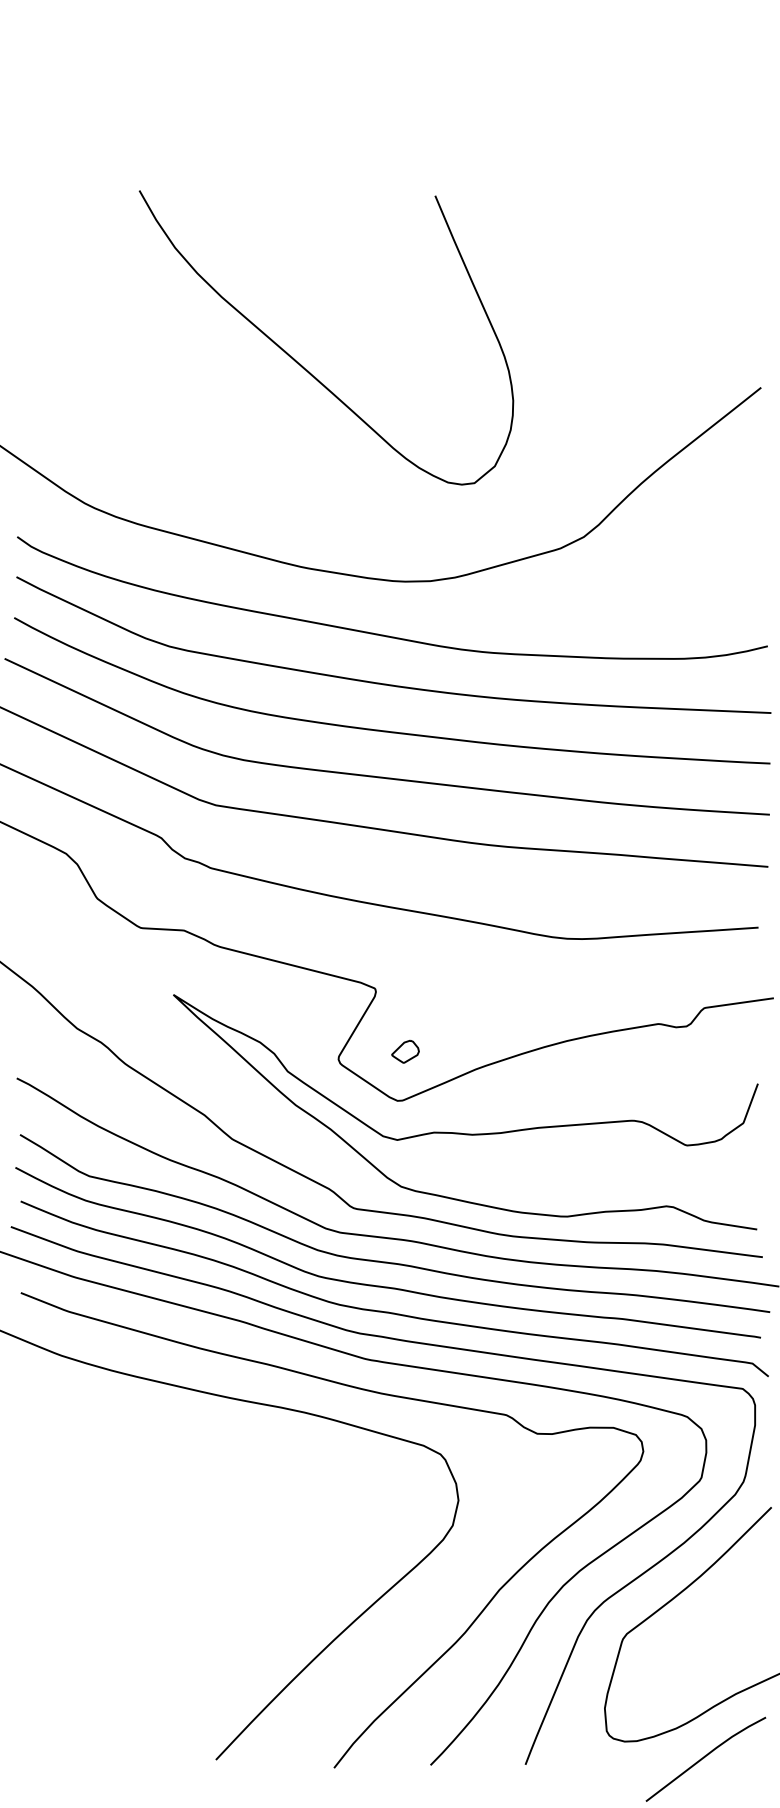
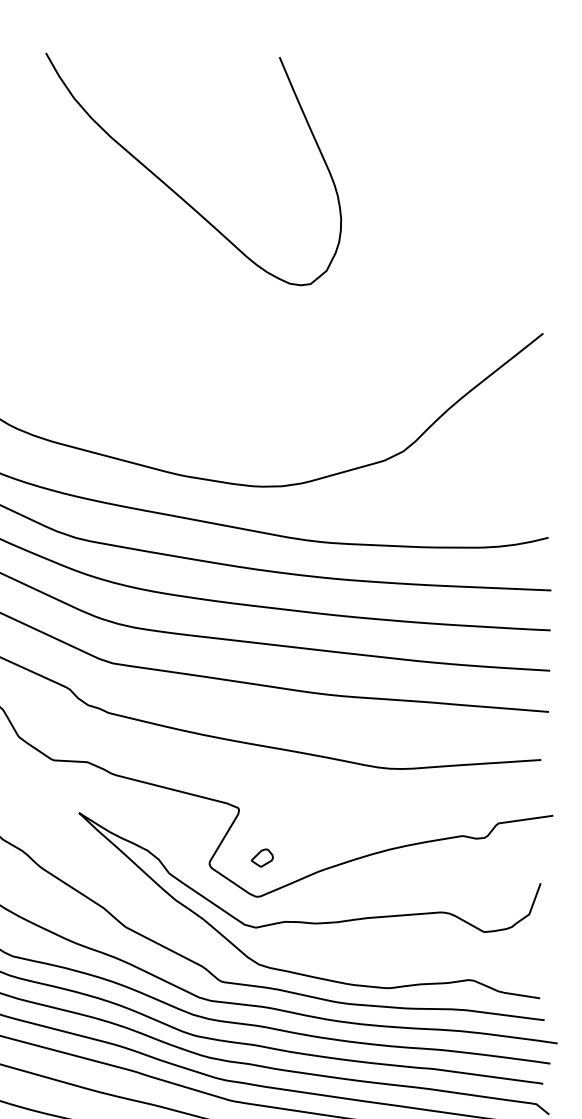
curve: (300, 363) -> (173, 189), moved

